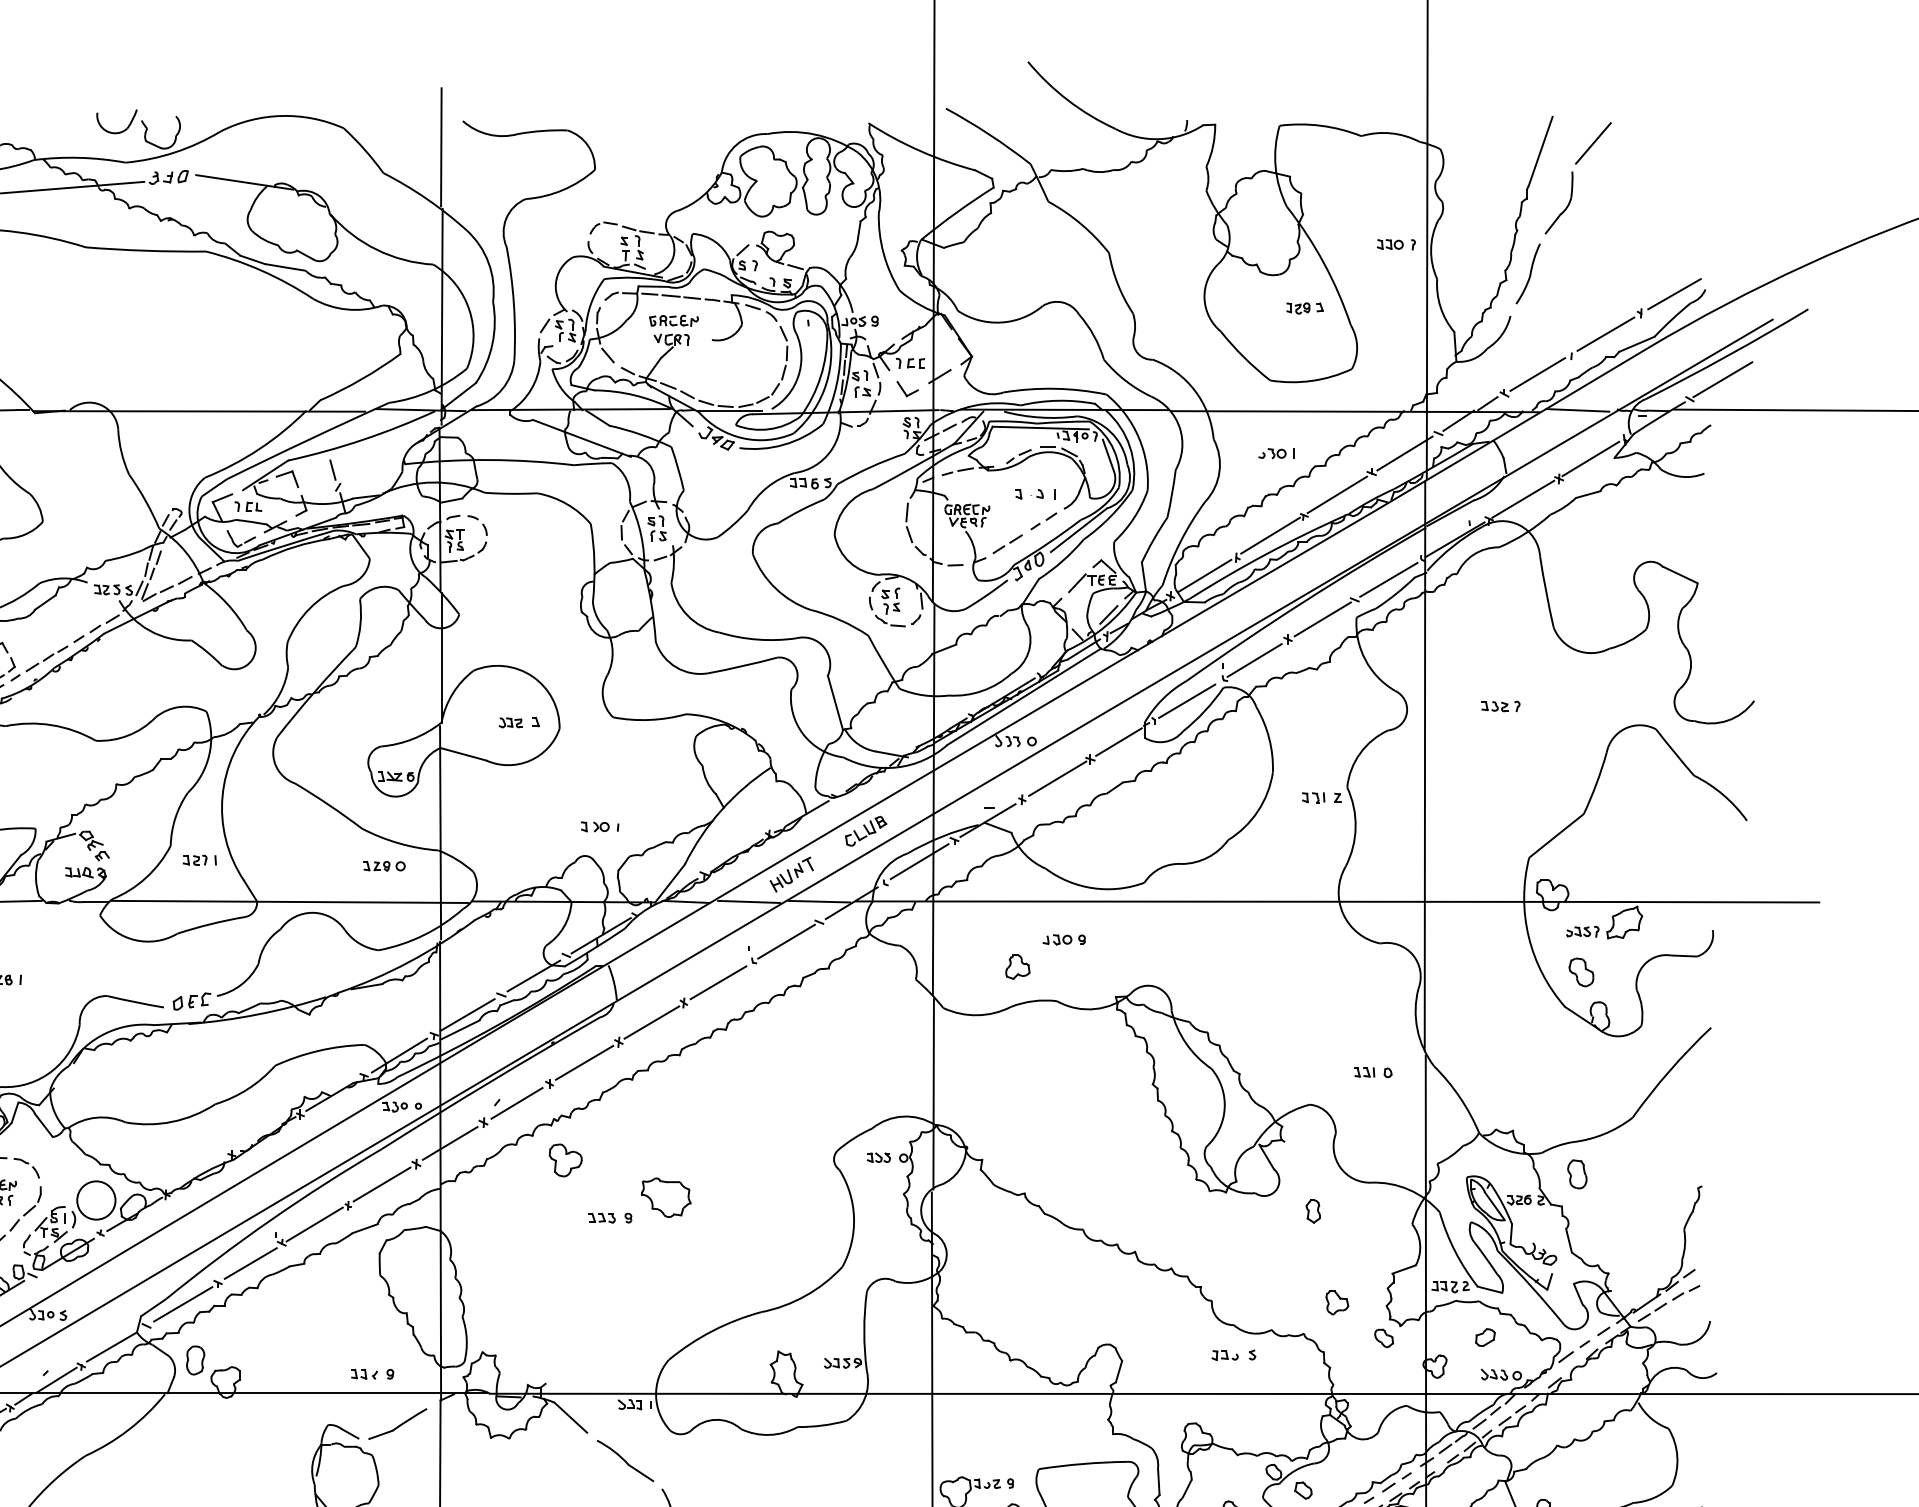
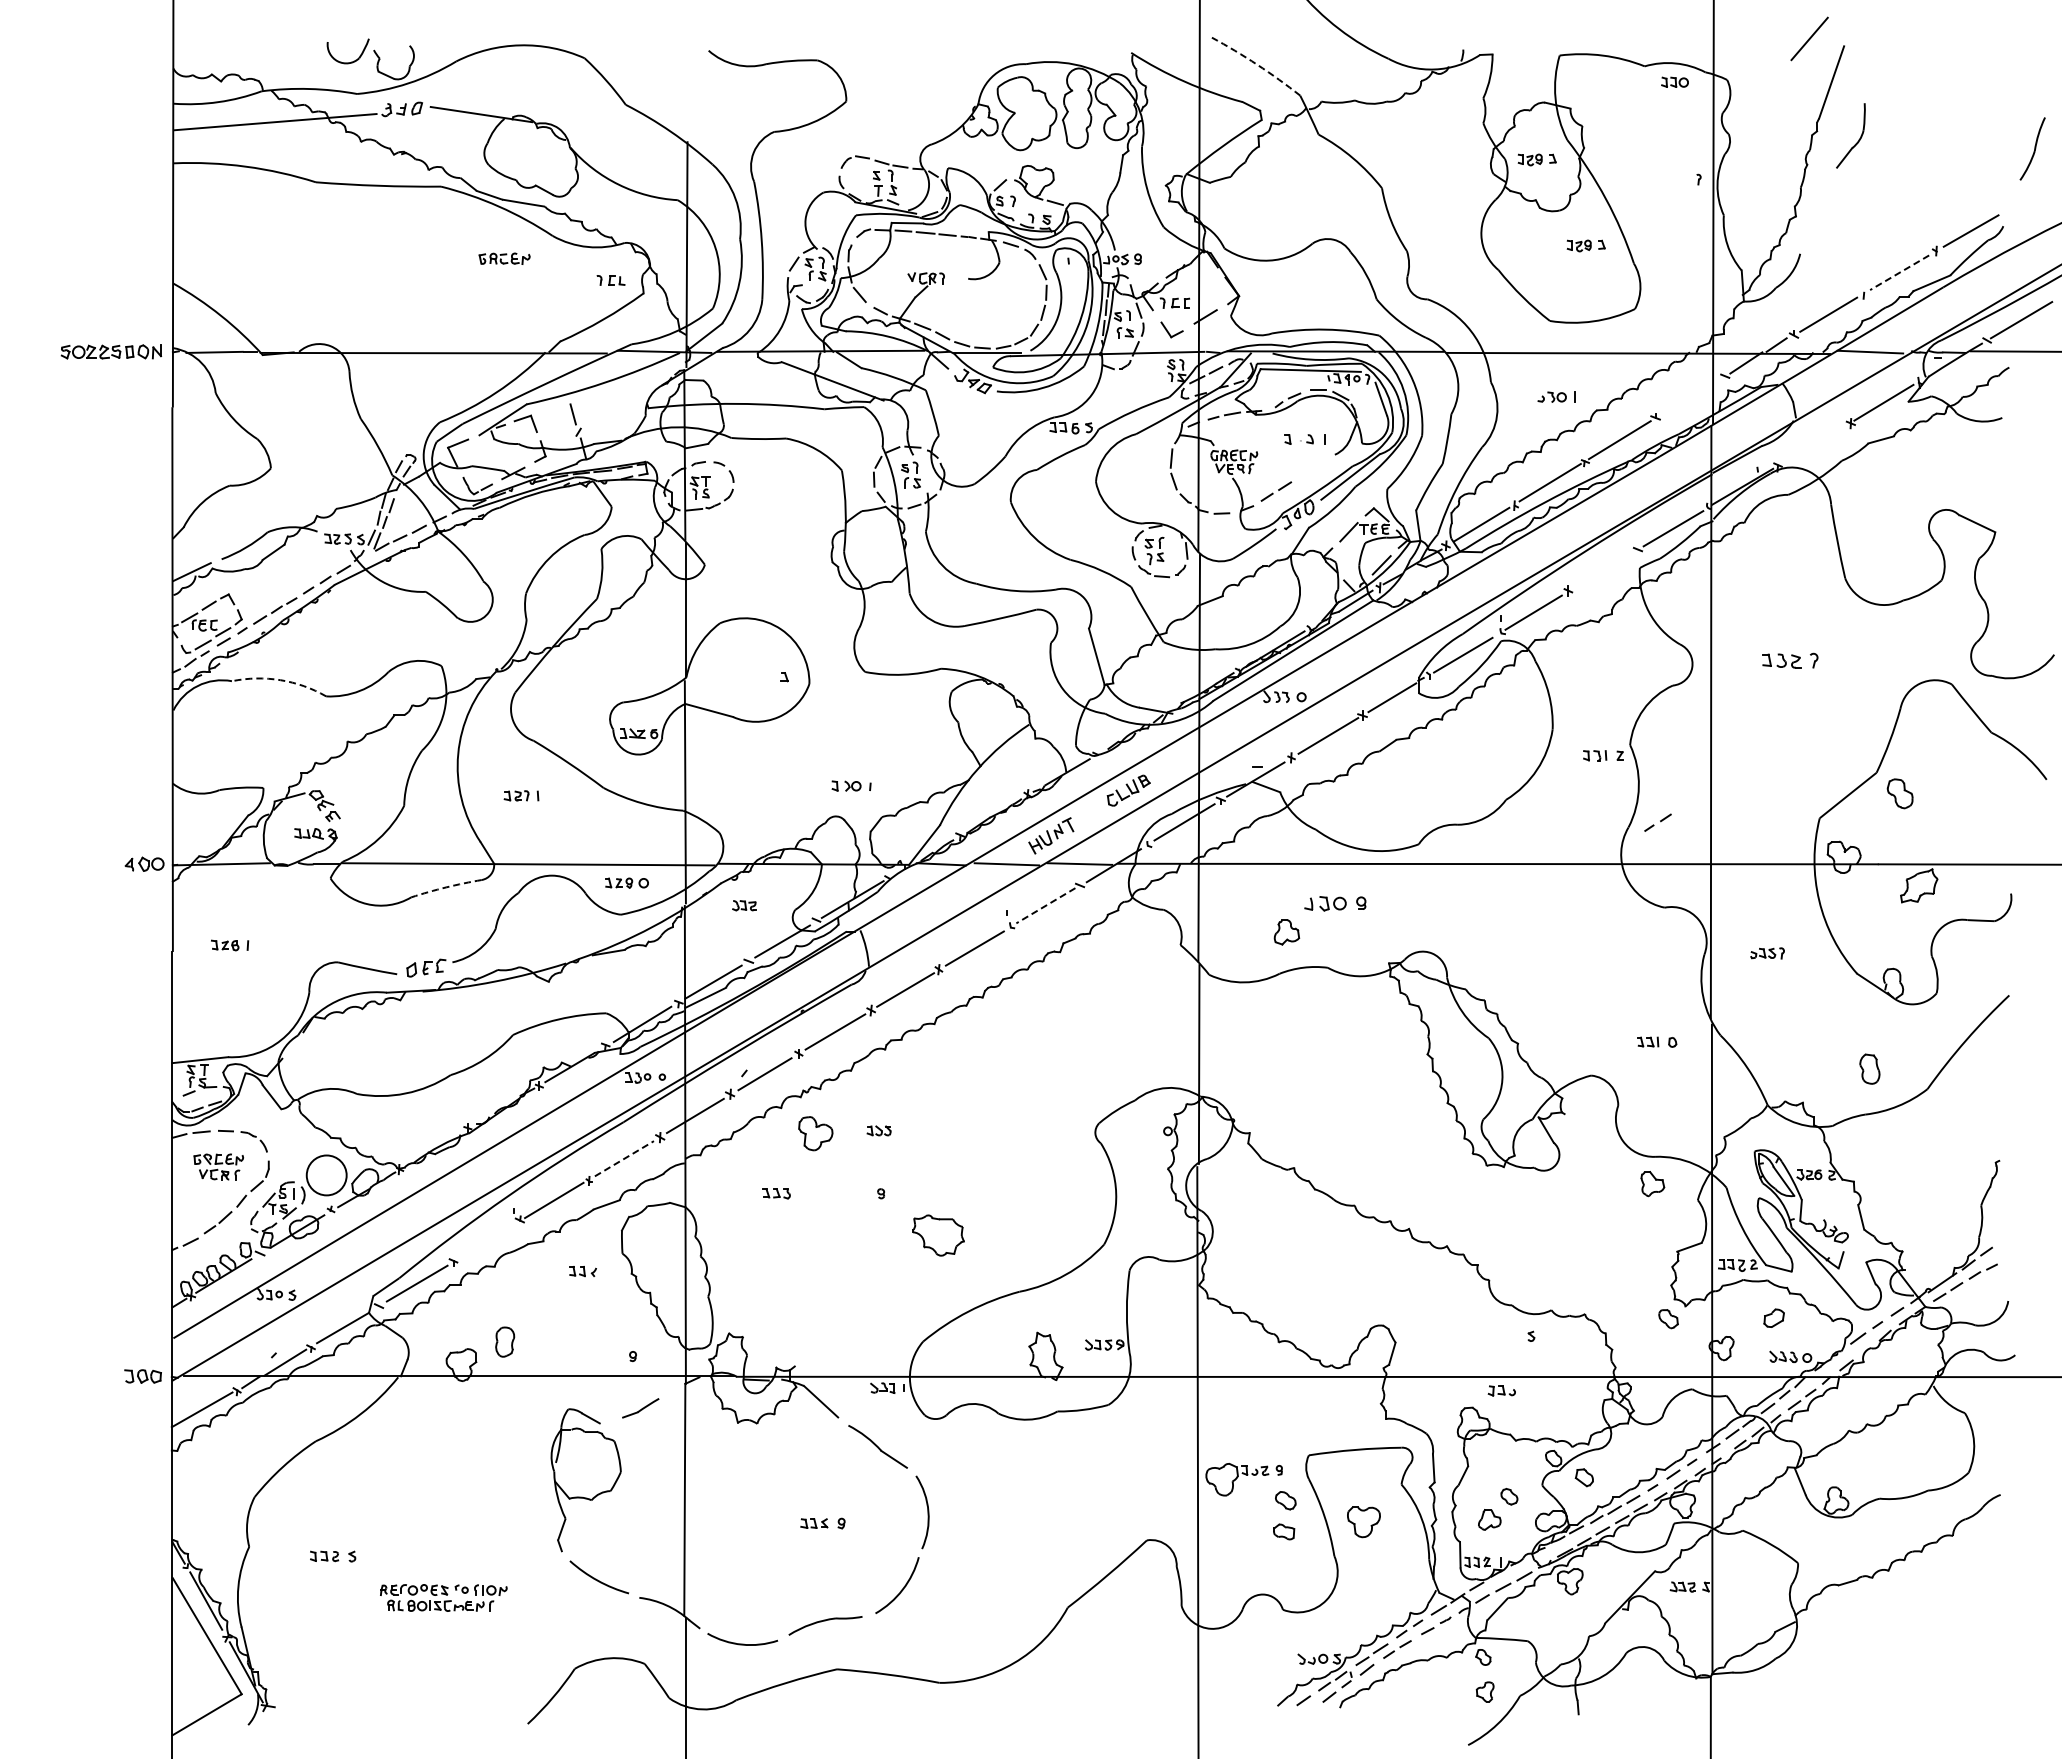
arc: (989, 134) -> (1257, 64), solid -> dashed
line: (1593, 142) -> (1809, 38), moved
line: (440, 146) -> (685, 77), removed
part: (1257, 225) -> (1536, 159), added
part: (1389, 243) -> (1674, 81), moved
part: (1528, 273) -> (2032, 148), moved
part: (673, 320) -> (504, 258), moved
line: (1605, 334) -> (1899, 273), solid -> dashed
line: (1404, 452) -> (1689, 396), removed
line: (1523, 499) -> (1813, 444), removed
part: (247, 506) -> (610, 280), moved
part: (1043, 521) -> (1657, 822), moved
line: (1322, 618) -> (1604, 569), removed
part: (1500, 706) -> (1789, 660), size x1.4
part: (510, 722) -> (744, 905), moved
arc: (52, 725) -> (280, 680), solid -> dashed
part: (199, 859) -> (521, 795), moved
part: (384, 865) -> (626, 882), moved
arc: (211, 924) -> (446, 887), solid -> dashed
part: (1582, 931) -> (1767, 953), moved
part: (1063, 939) -> (1334, 903), size x1.4
line: (786, 942) -> (1045, 906), solid -> dashed
part: (1580, 972) -> (1899, 793), moved
part: (878, 1157) -> (878, 1130), moved
part: (1576, 1173) -> (1869, 1068), moved
line: (382, 1184) -> (624, 1158), solid -> dashed
part: (666, 1197) -> (938, 1235), moved
part: (1313, 1211) -> (1594, 1186), removed
part: (601, 1217) -> (776, 1193), moved
line: (250, 1263) -> (487, 1241), removed
part: (1337, 1303) -> (1652, 1184), moved
part: (1224, 1355) -> (1501, 1390), moved
part: (195, 1359) -> (505, 1341), moved
part: (363, 1374) -> (582, 1271), moved
part: (397, 1423) -> (640, 1407), size x0.6

